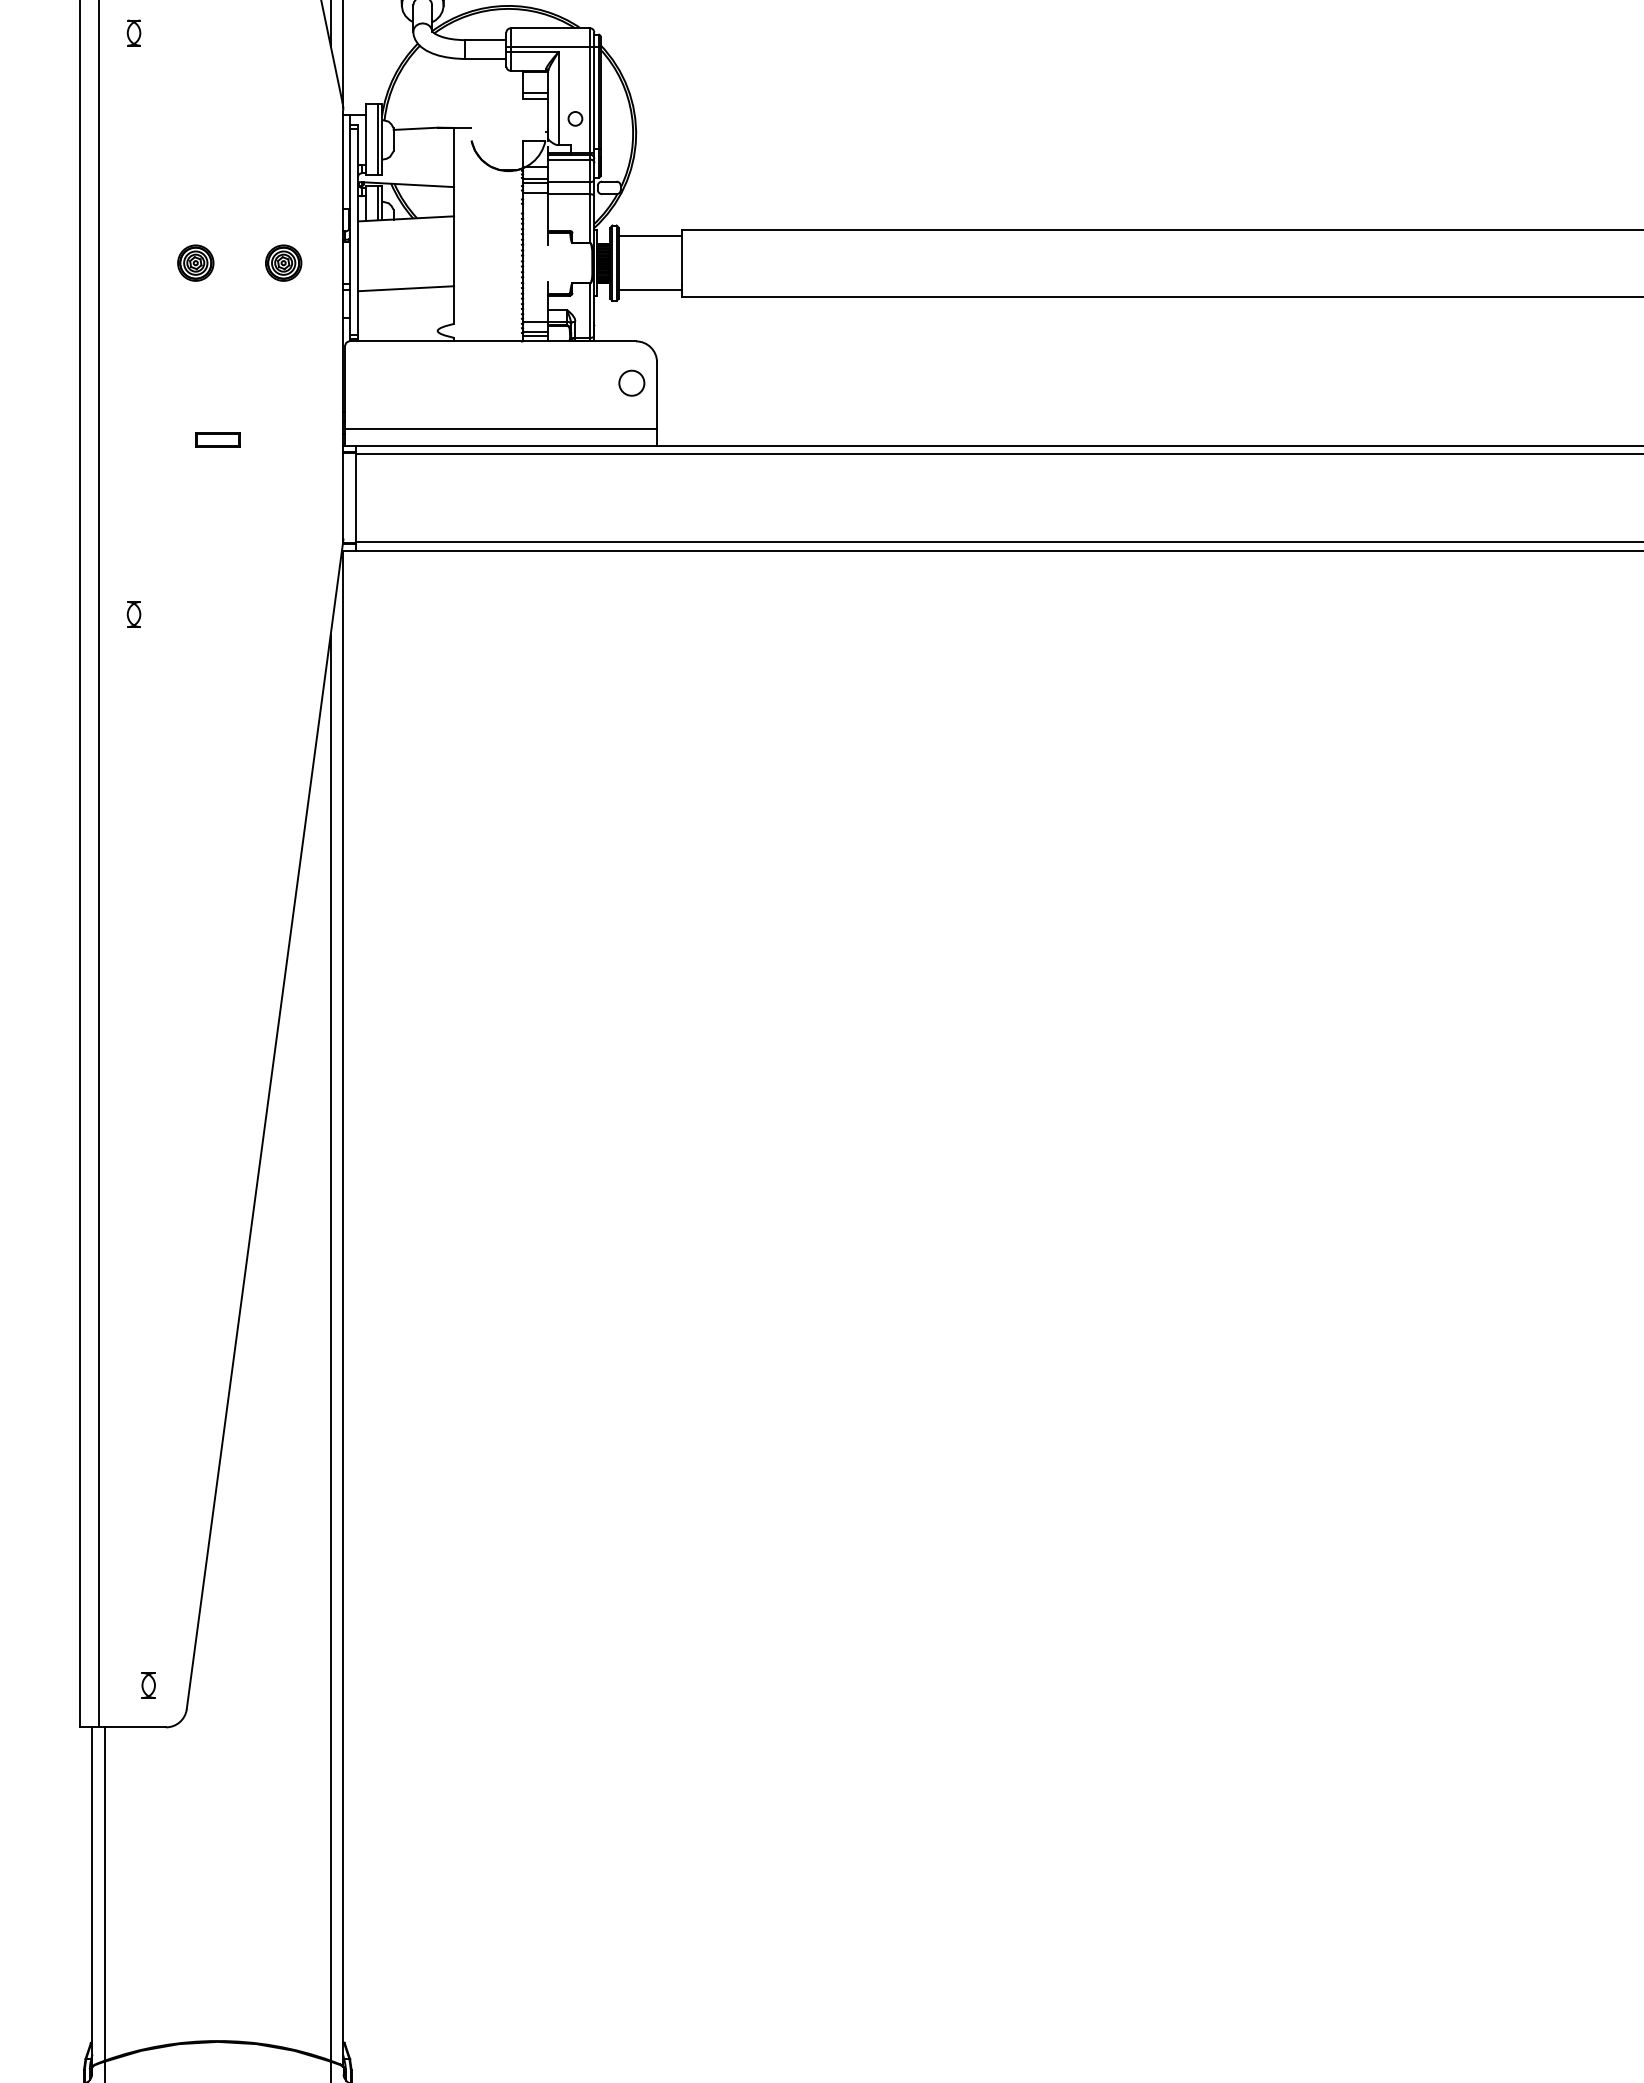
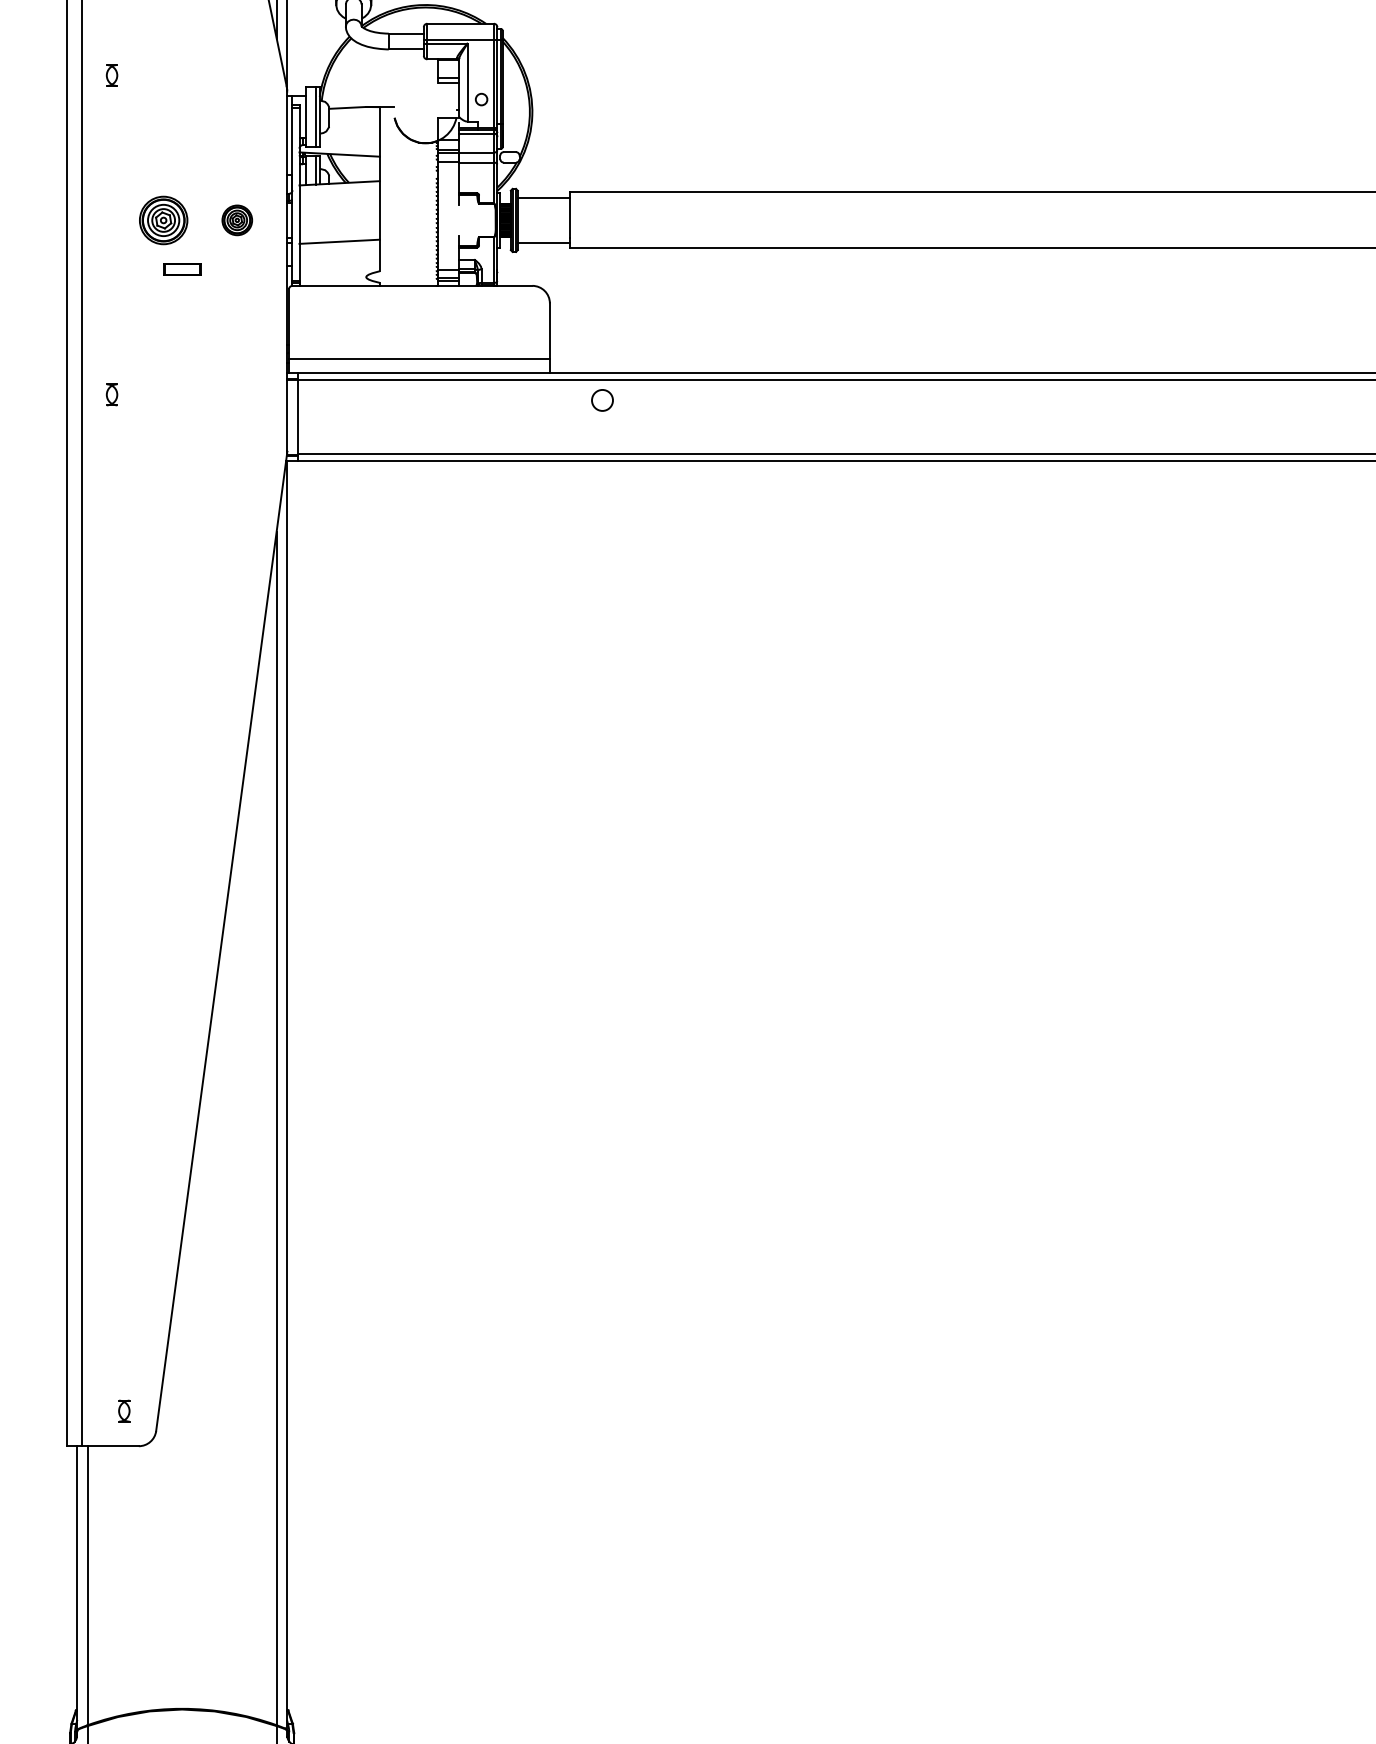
part: (133, 32) -> (111, 74), moved
part: (195, 262) -> (163, 219), size x1.6
circle: (631, 382) -> (602, 399), moved
part: (217, 439) -> (181, 269), moved
part: (133, 614) -> (111, 394), moved

